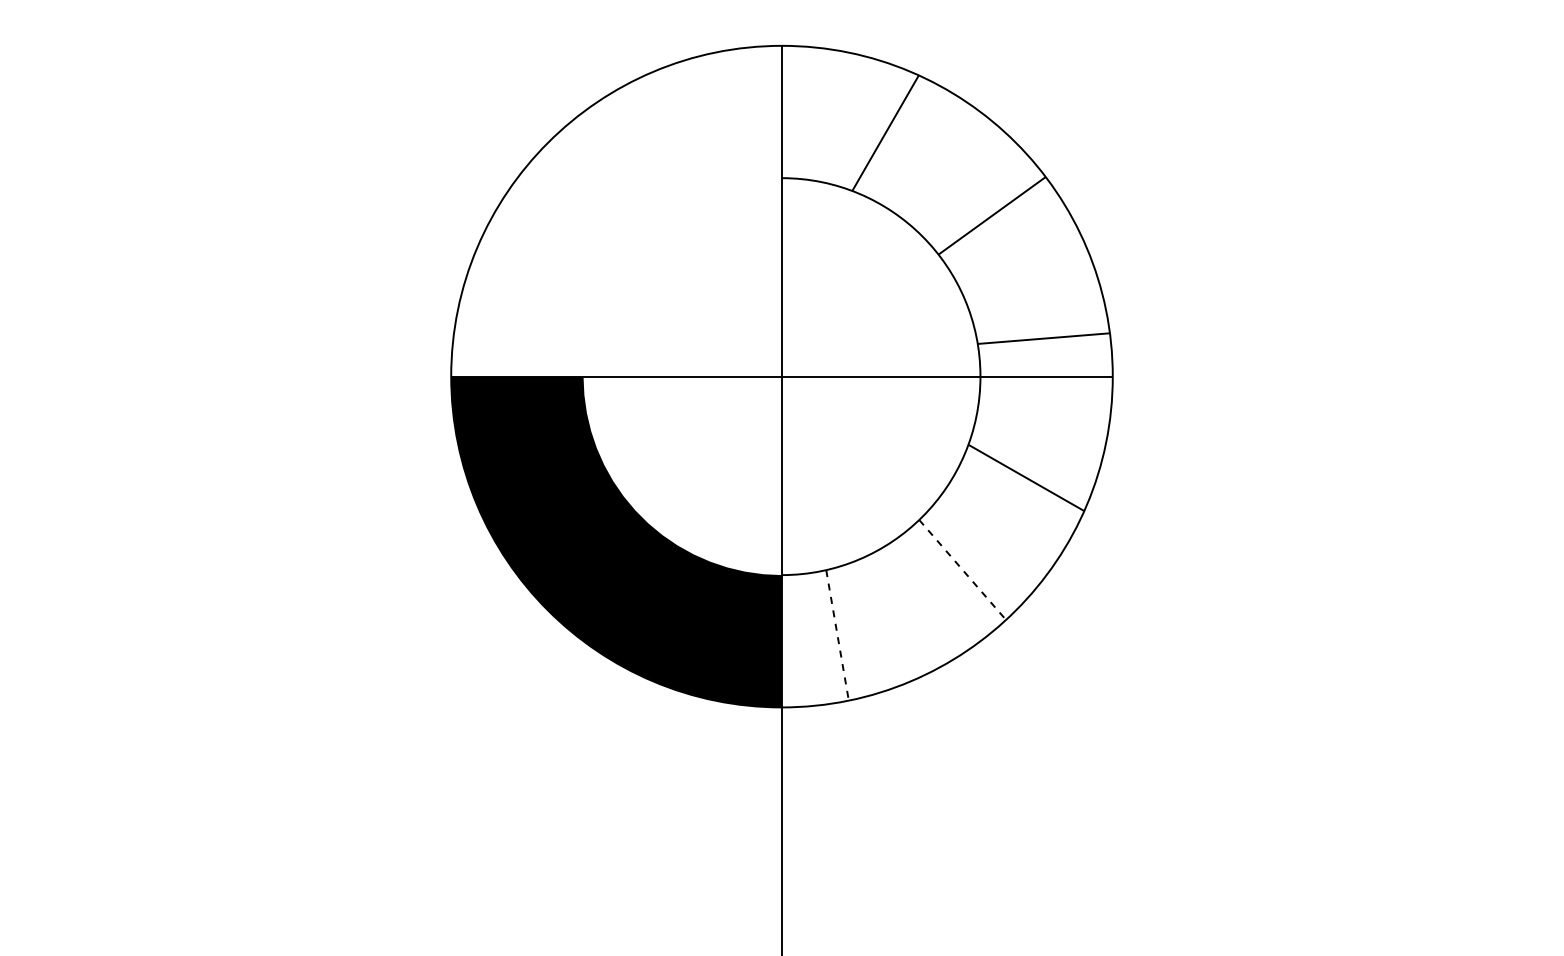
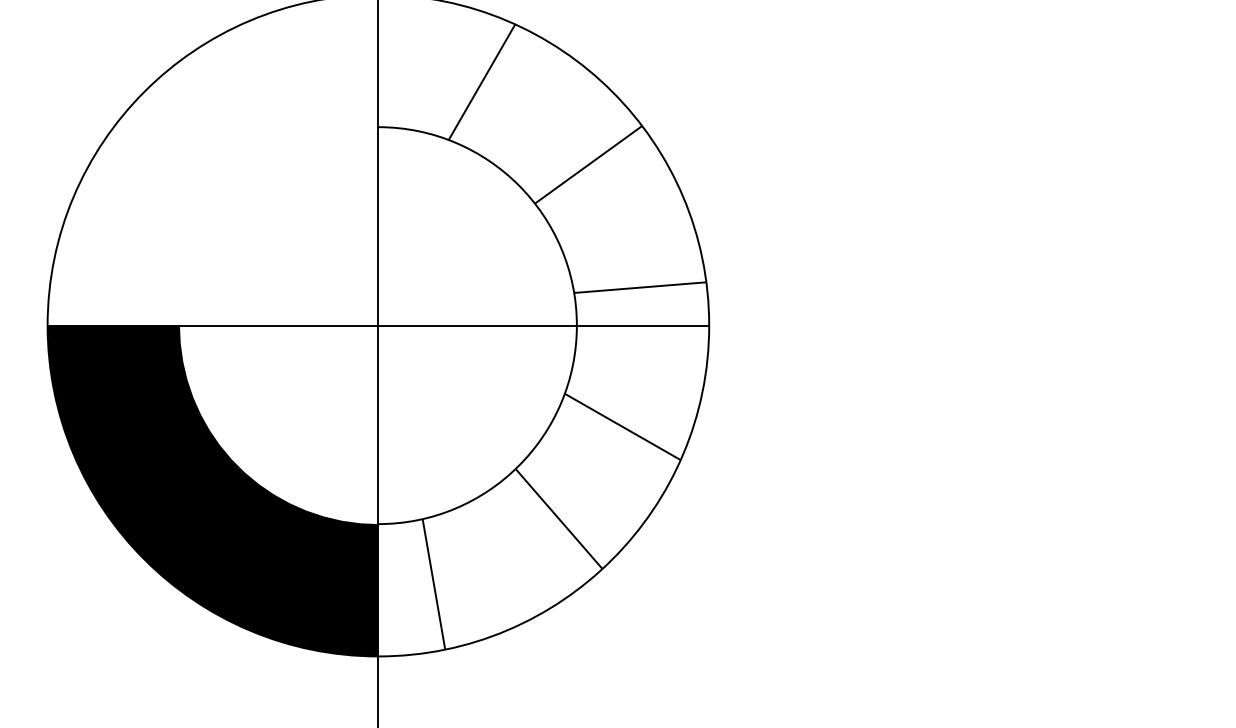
line: (963, 570) -> (559, 519), dashed -> solid
line: (837, 635) -> (433, 584), dashed -> solid

